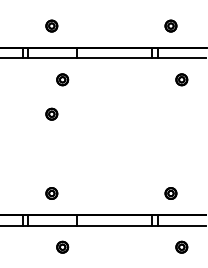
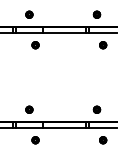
part: (52, 113) -> (29, 64), removed

